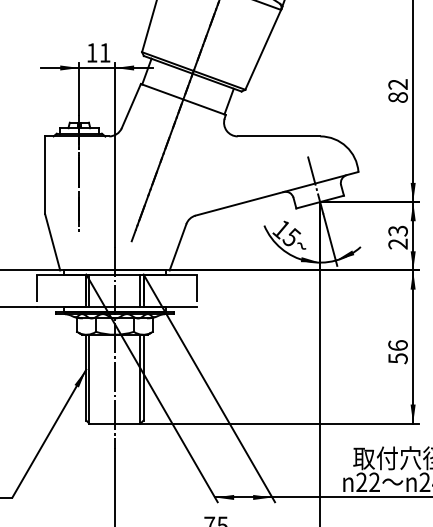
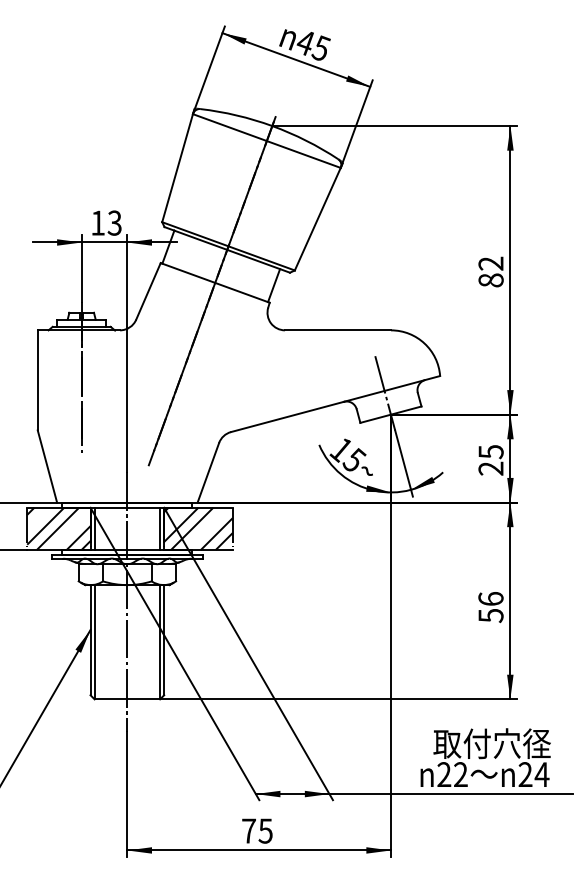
text: (104, 52) -> (114, 222), 11 -> 13
text: (397, 230) -> (490, 451), 23 -> 25
hatch: (61, 290) -> (58, 528), added
hatch: (170, 290) -> (198, 528), added

